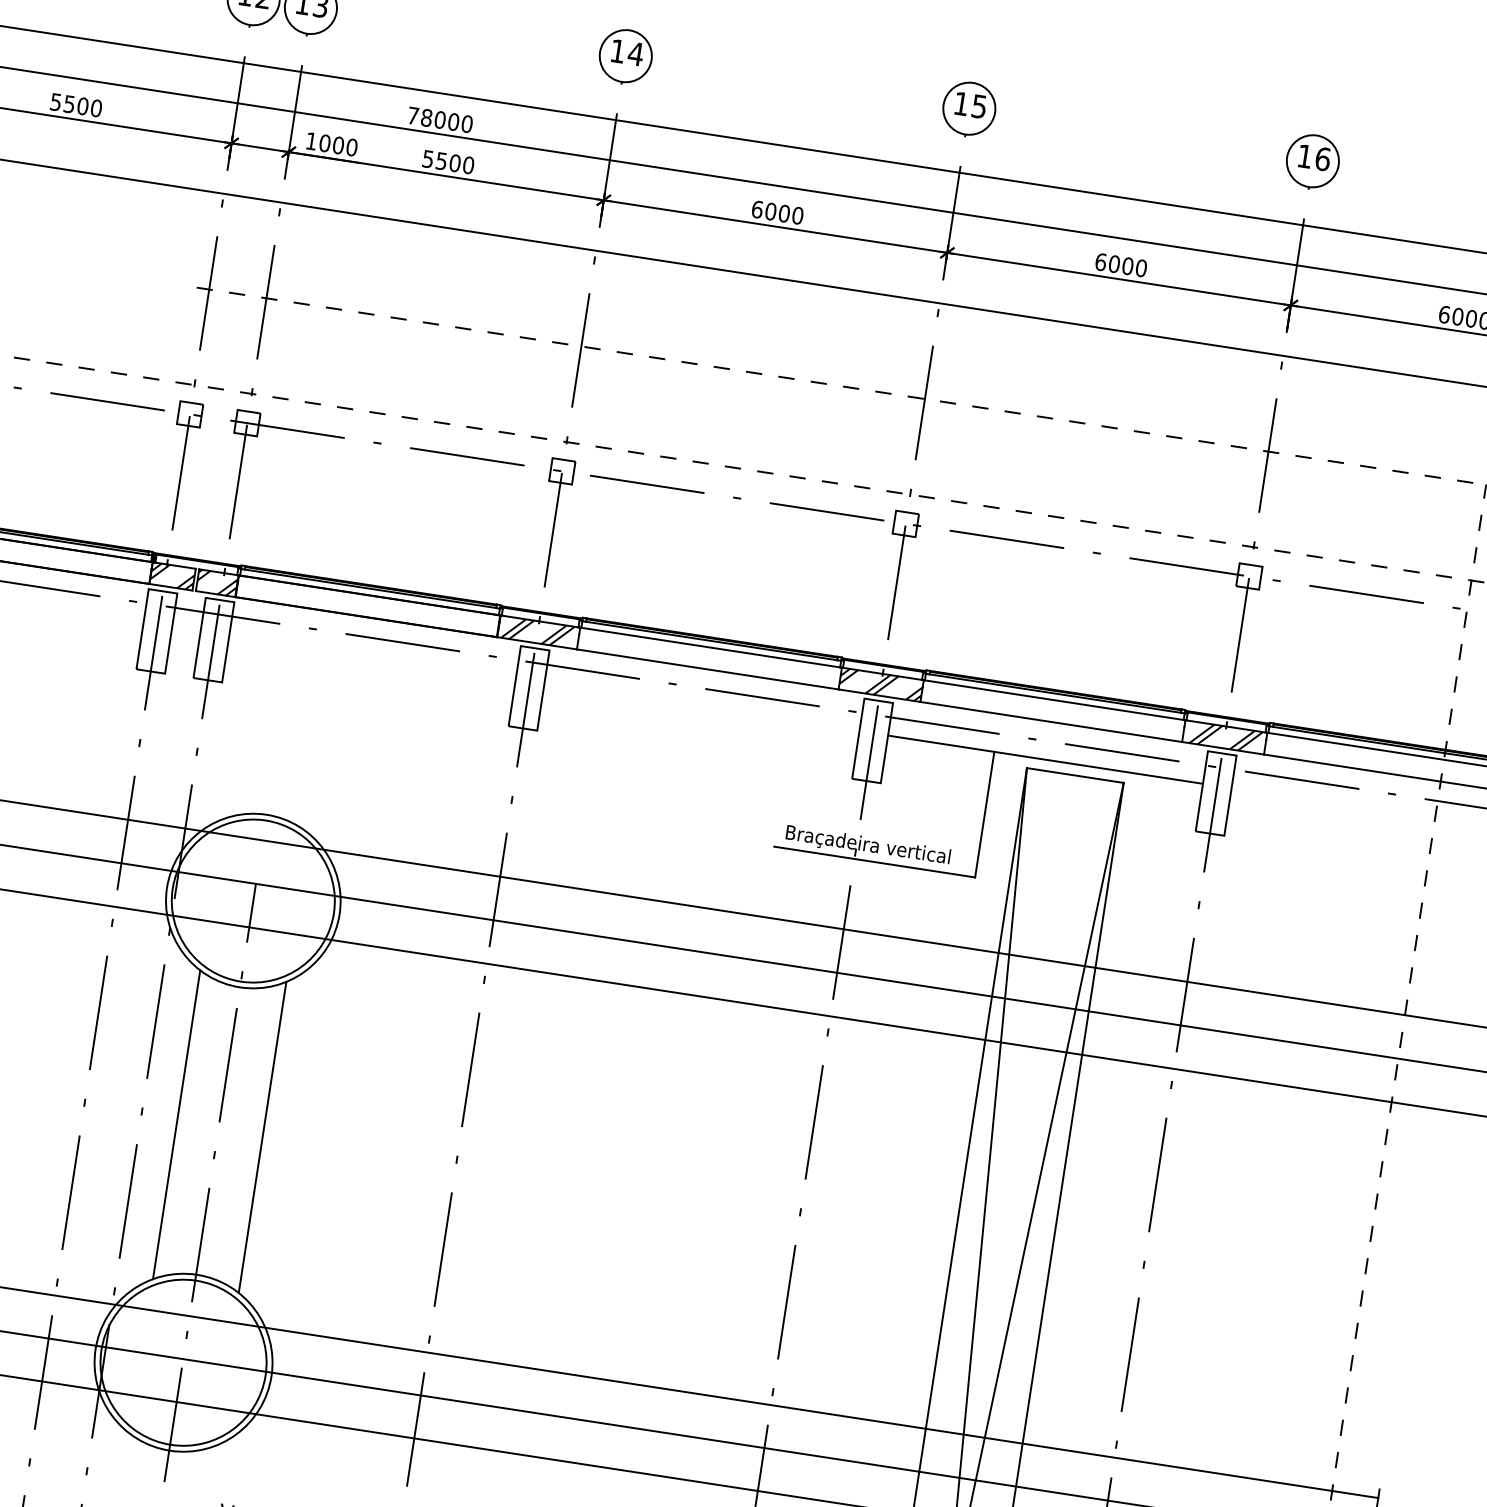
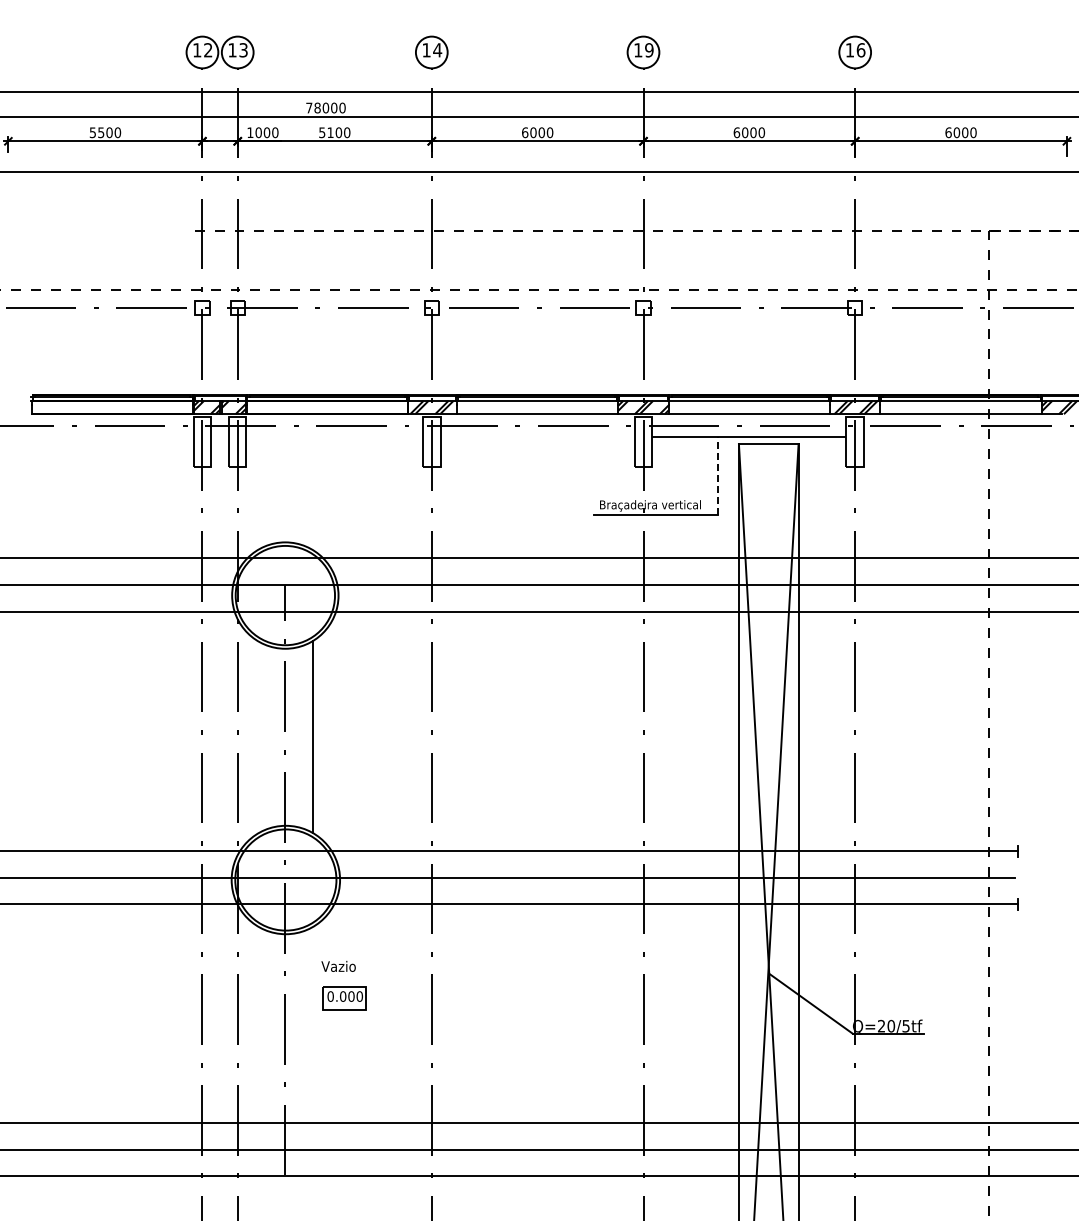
text: (979, 106) -> (649, 50), 15 -> 19
text: (441, 160) -> (330, 132), 5500 -> 5100
line: (984, 815) -> (717, 476), solid -> dashed
line: (176, 1124) -> (259, 737), removed

